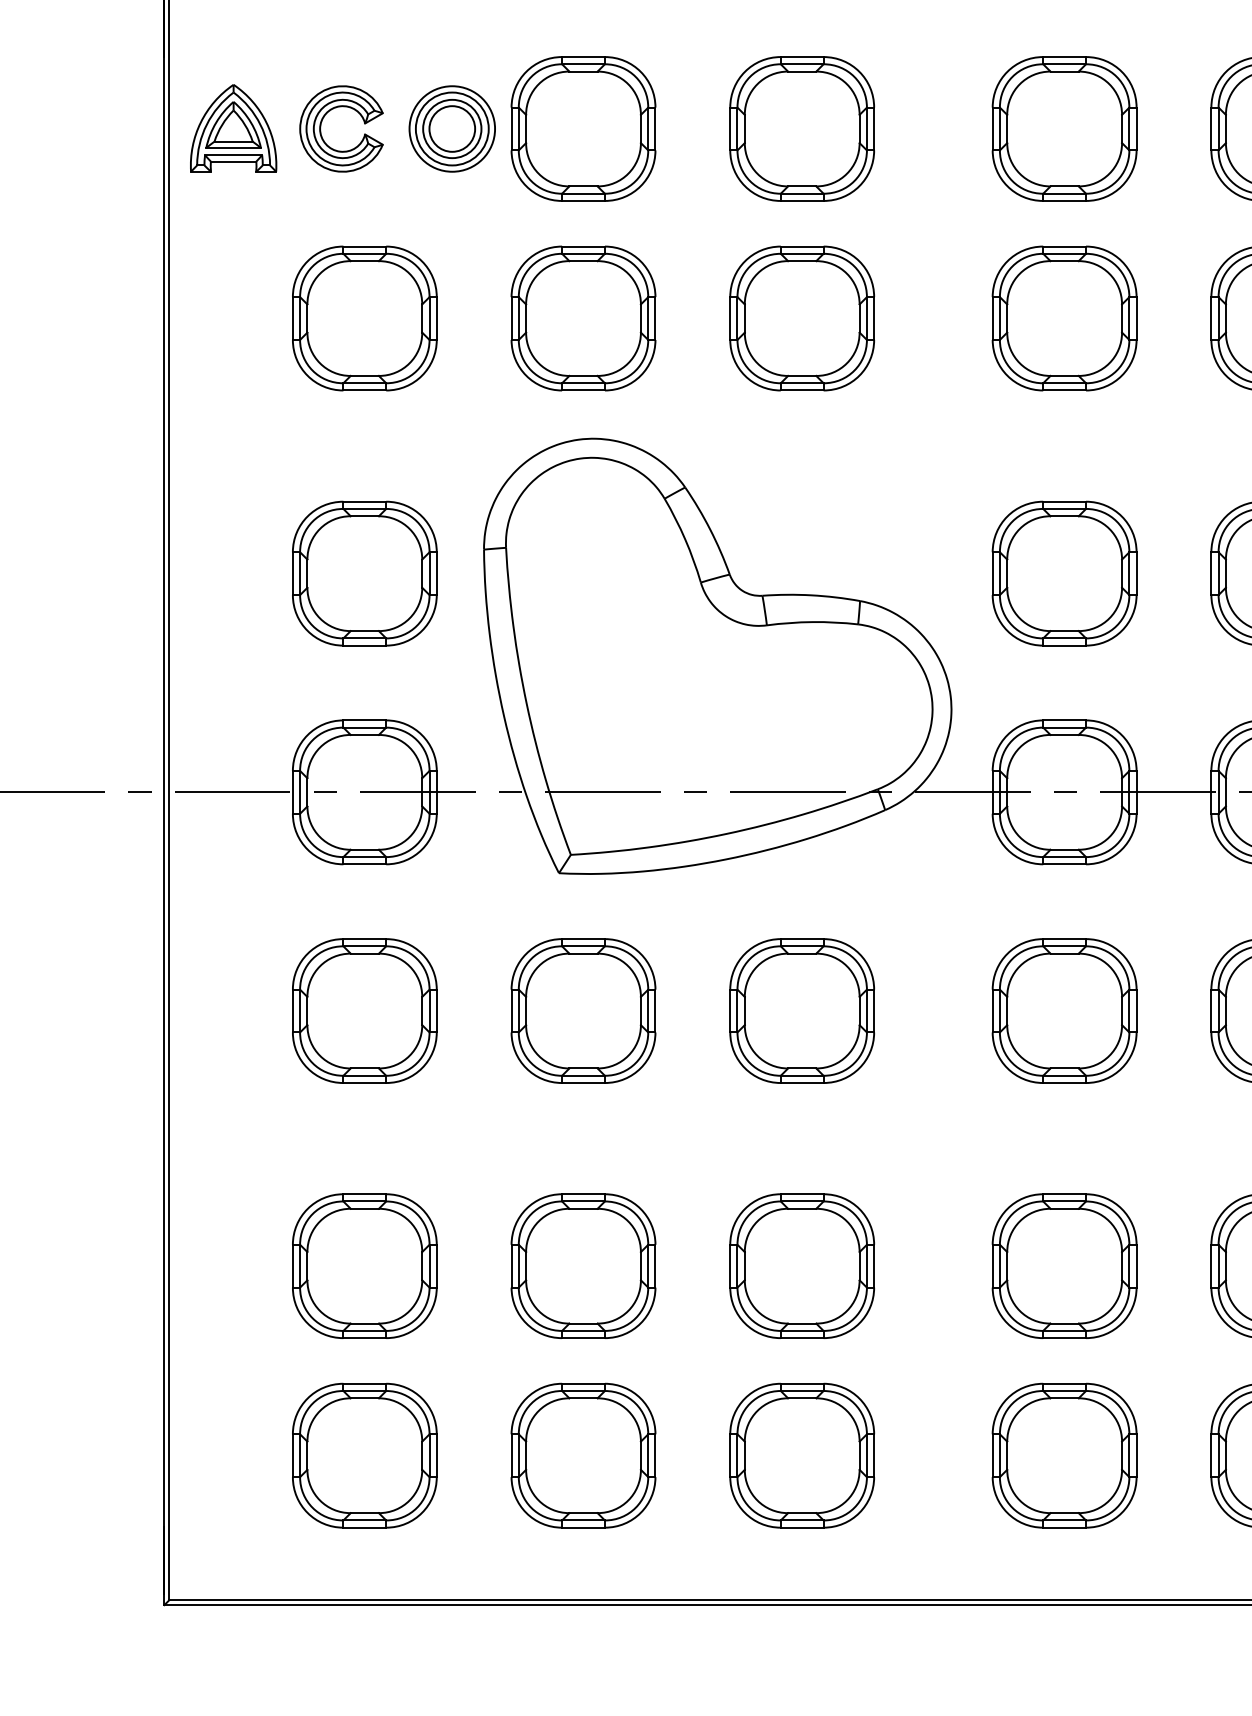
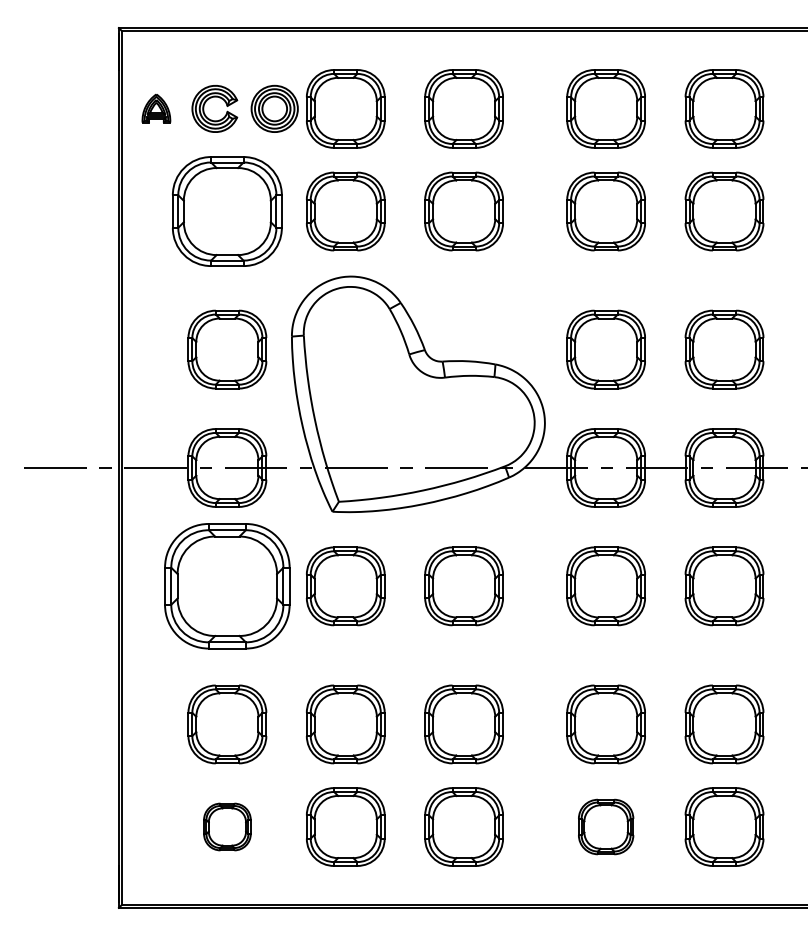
part: (233, 128) -> (156, 108), size x0.6
part: (365, 318) -> (227, 211), size x1.4
part: (365, 1011) -> (227, 586), size x1.6
part: (365, 1454) -> (227, 826), size x0.6
part: (1063, 1454) -> (605, 826), size x0.7

